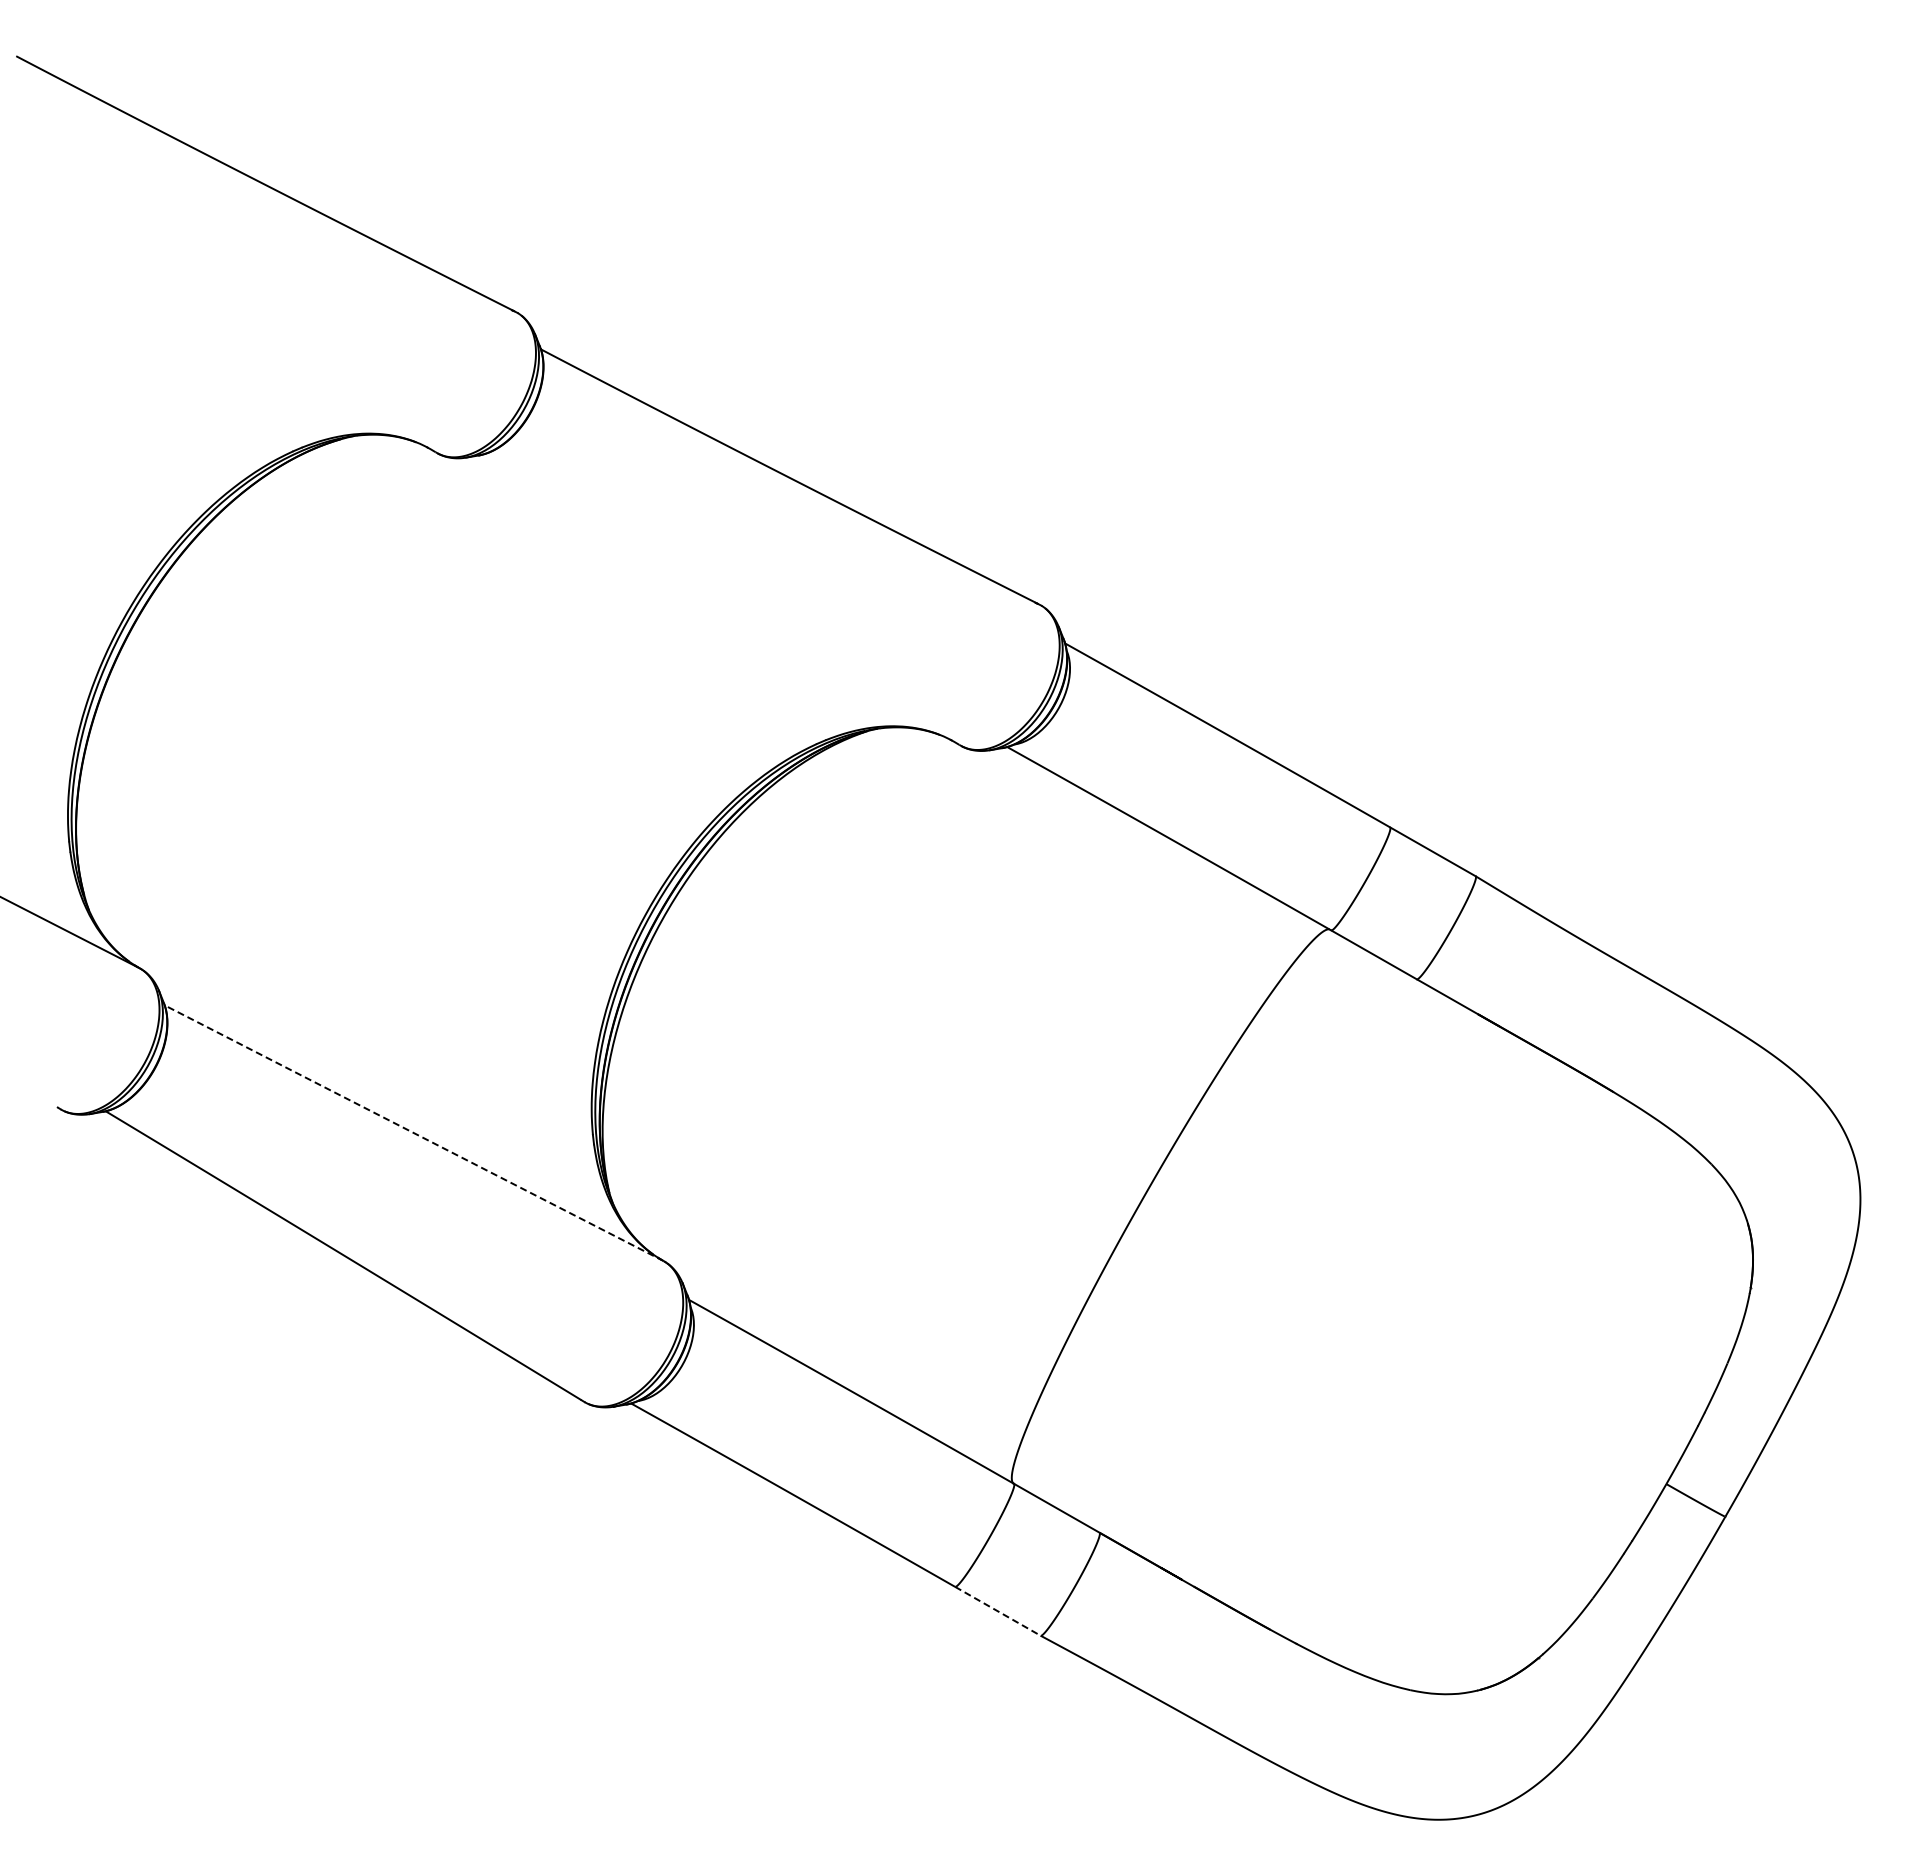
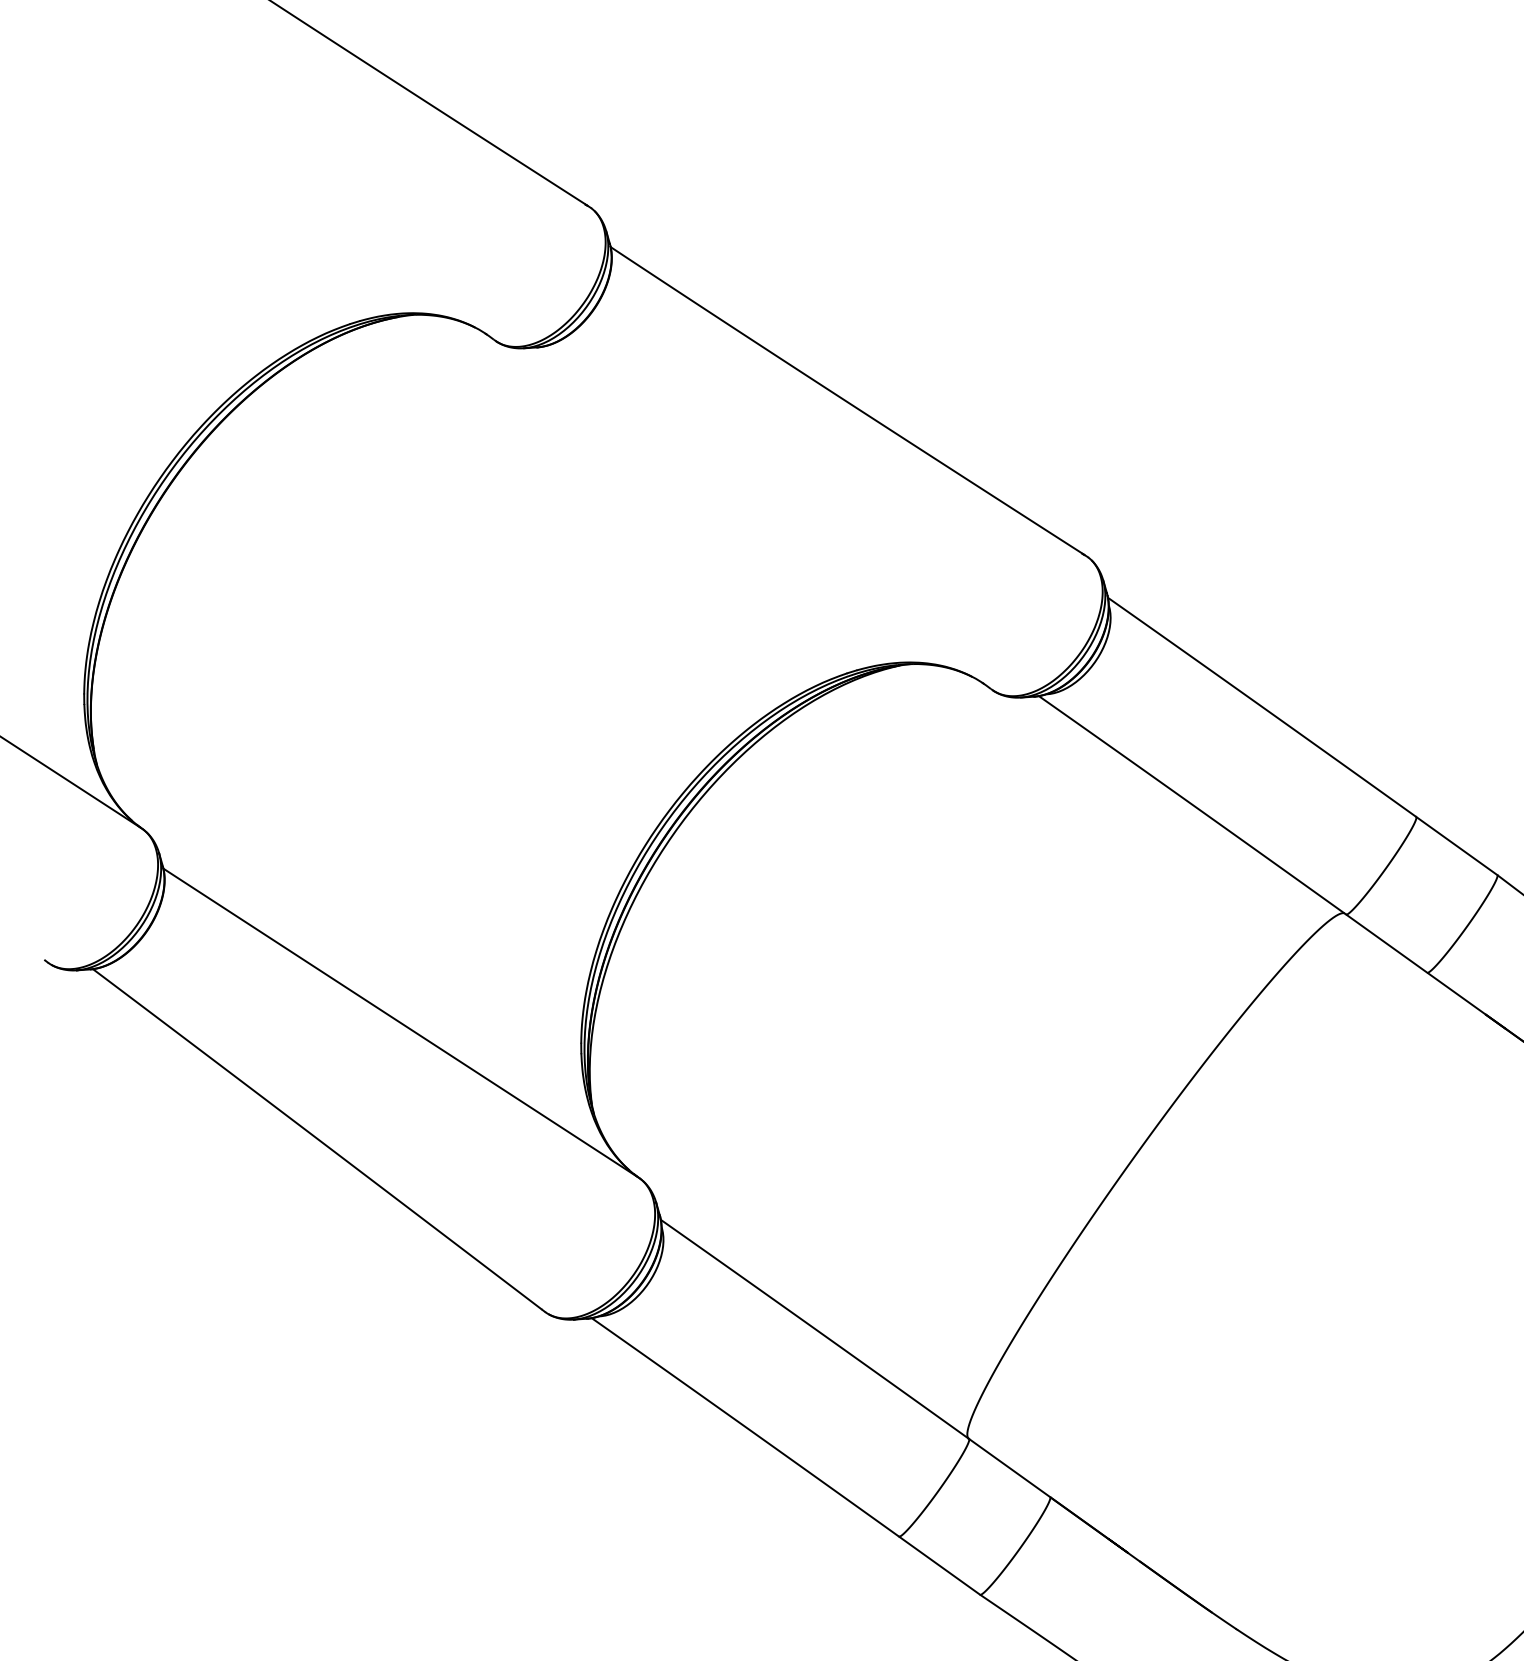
line: (413, 1132) -> (400, 1022), dashed -> solid
line: (998, 1611) -> (940, 1565), dashed -> solid

